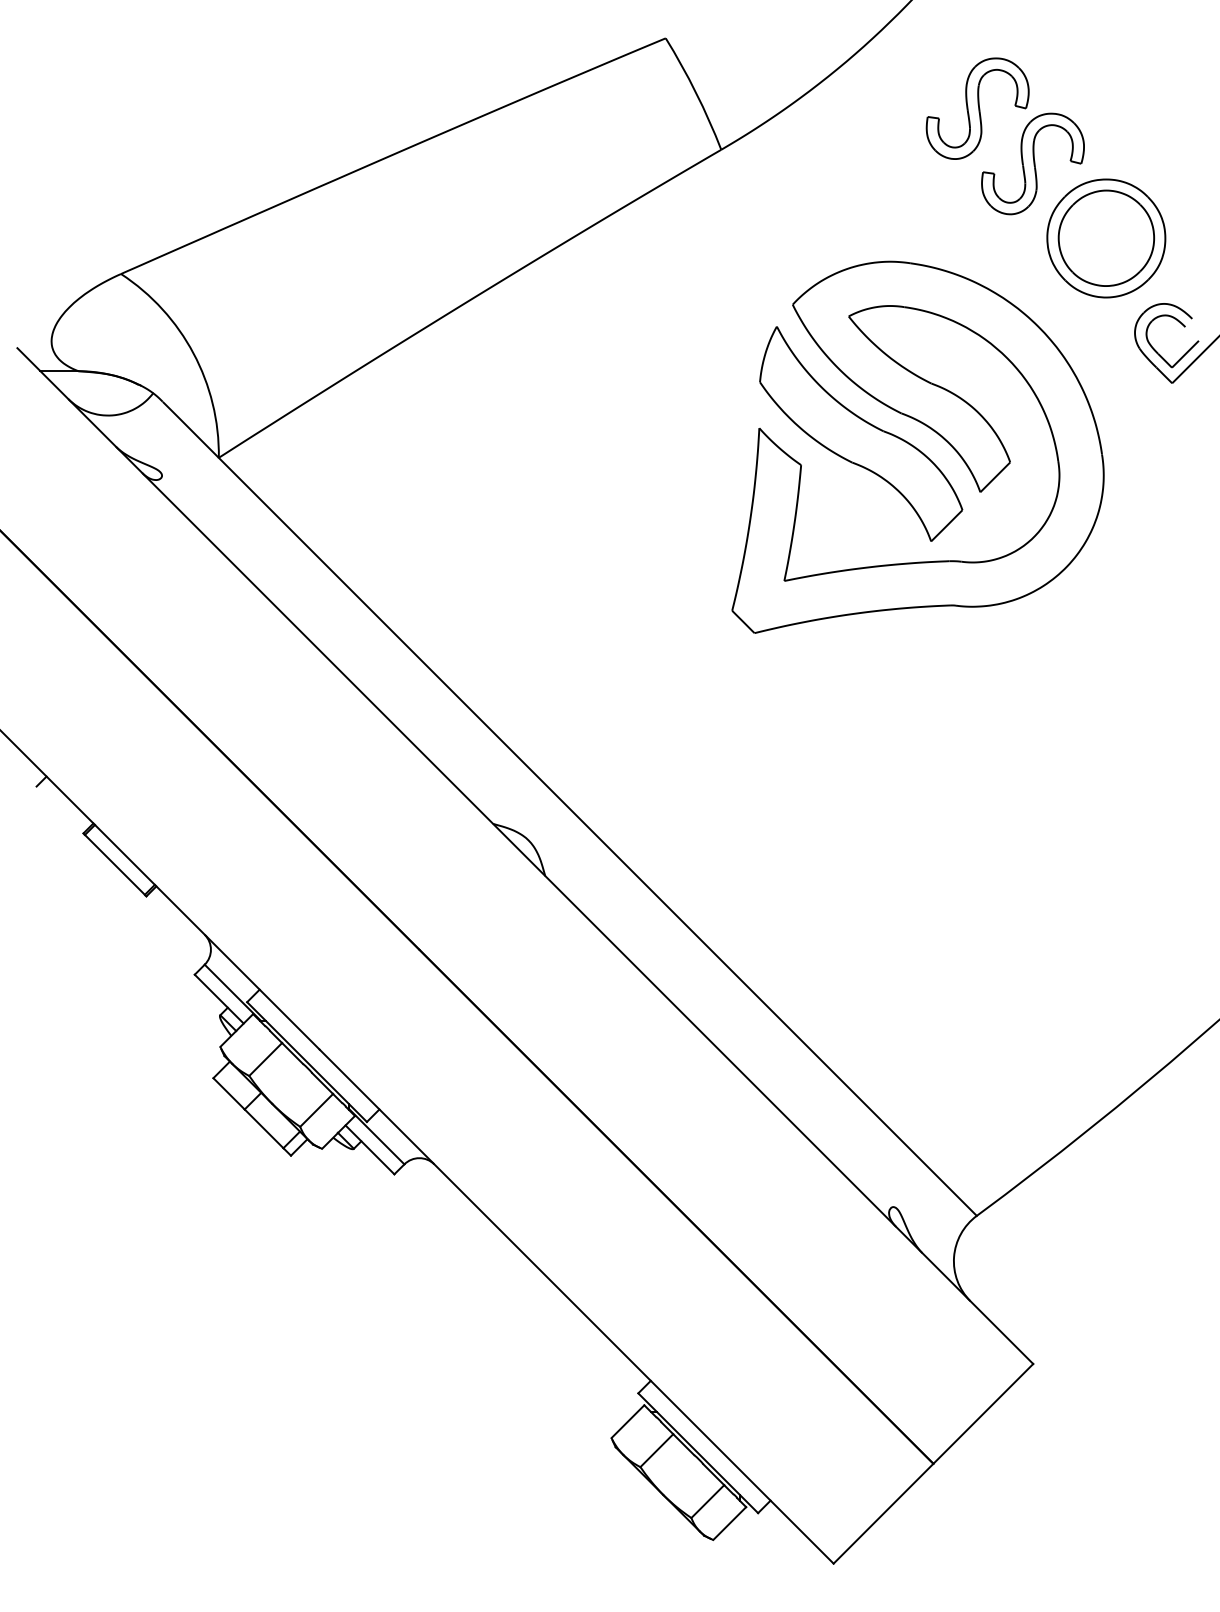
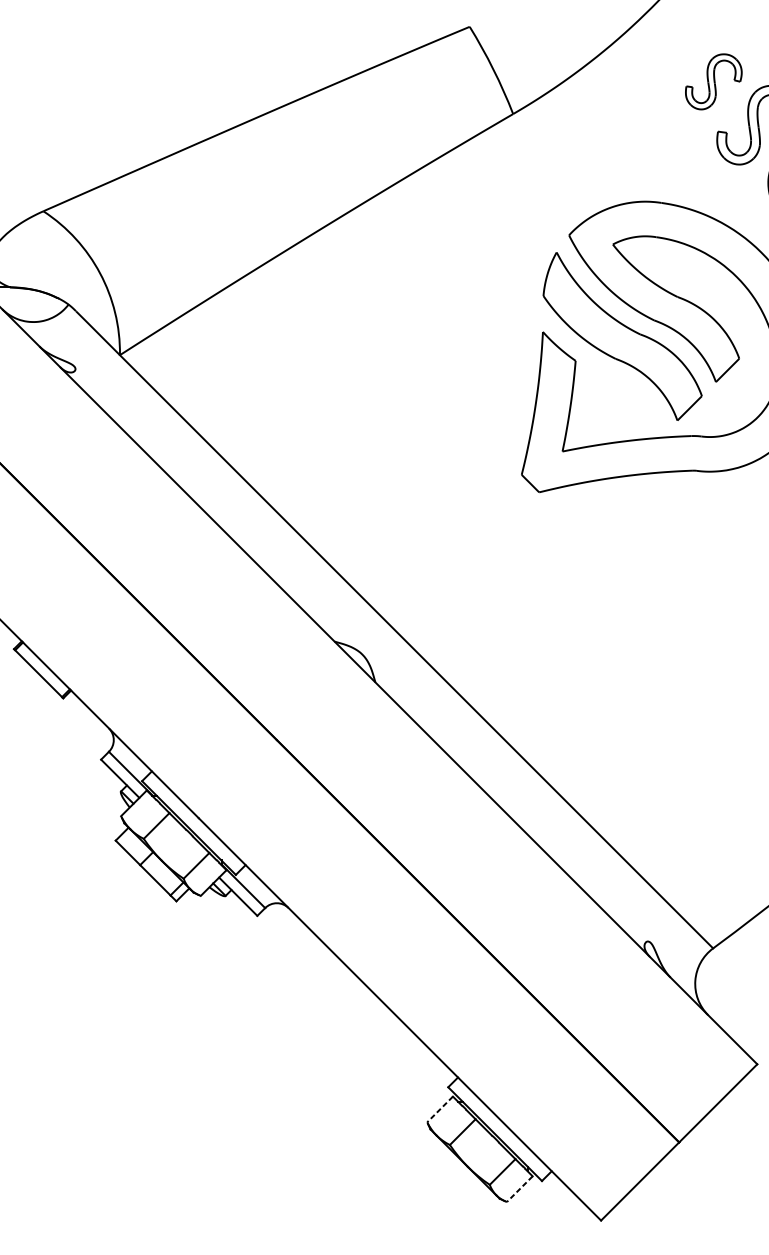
part: (977, 108) -> (713, 81), size x0.7
line: (627, 1422) -> (439, 1110), solid -> dashed
line: (729, 1523) -> (519, 1189), solid -> dashed

